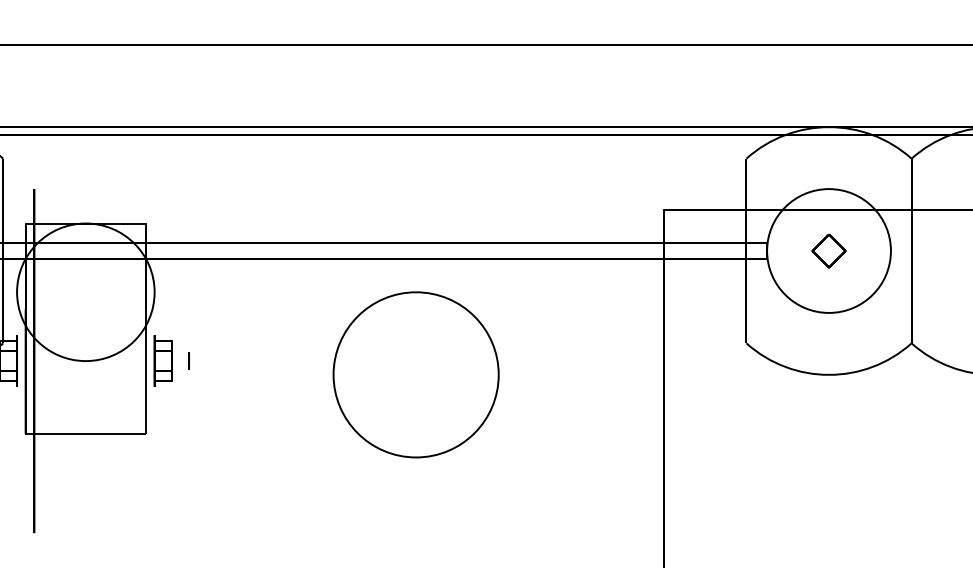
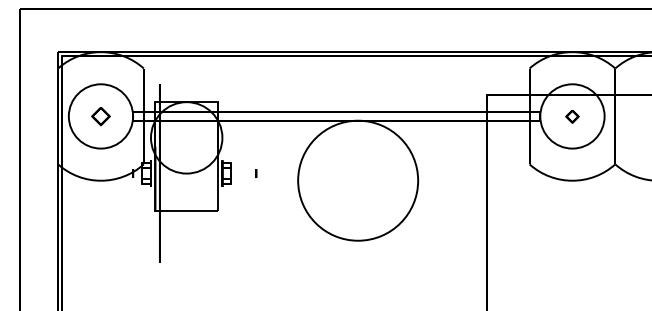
part: (829, 251) -> (572, 116), size x0.7
circle: (189, 360) -> (256, 173), moved
circle: (416, 374) -> (358, 180), size x1.4

